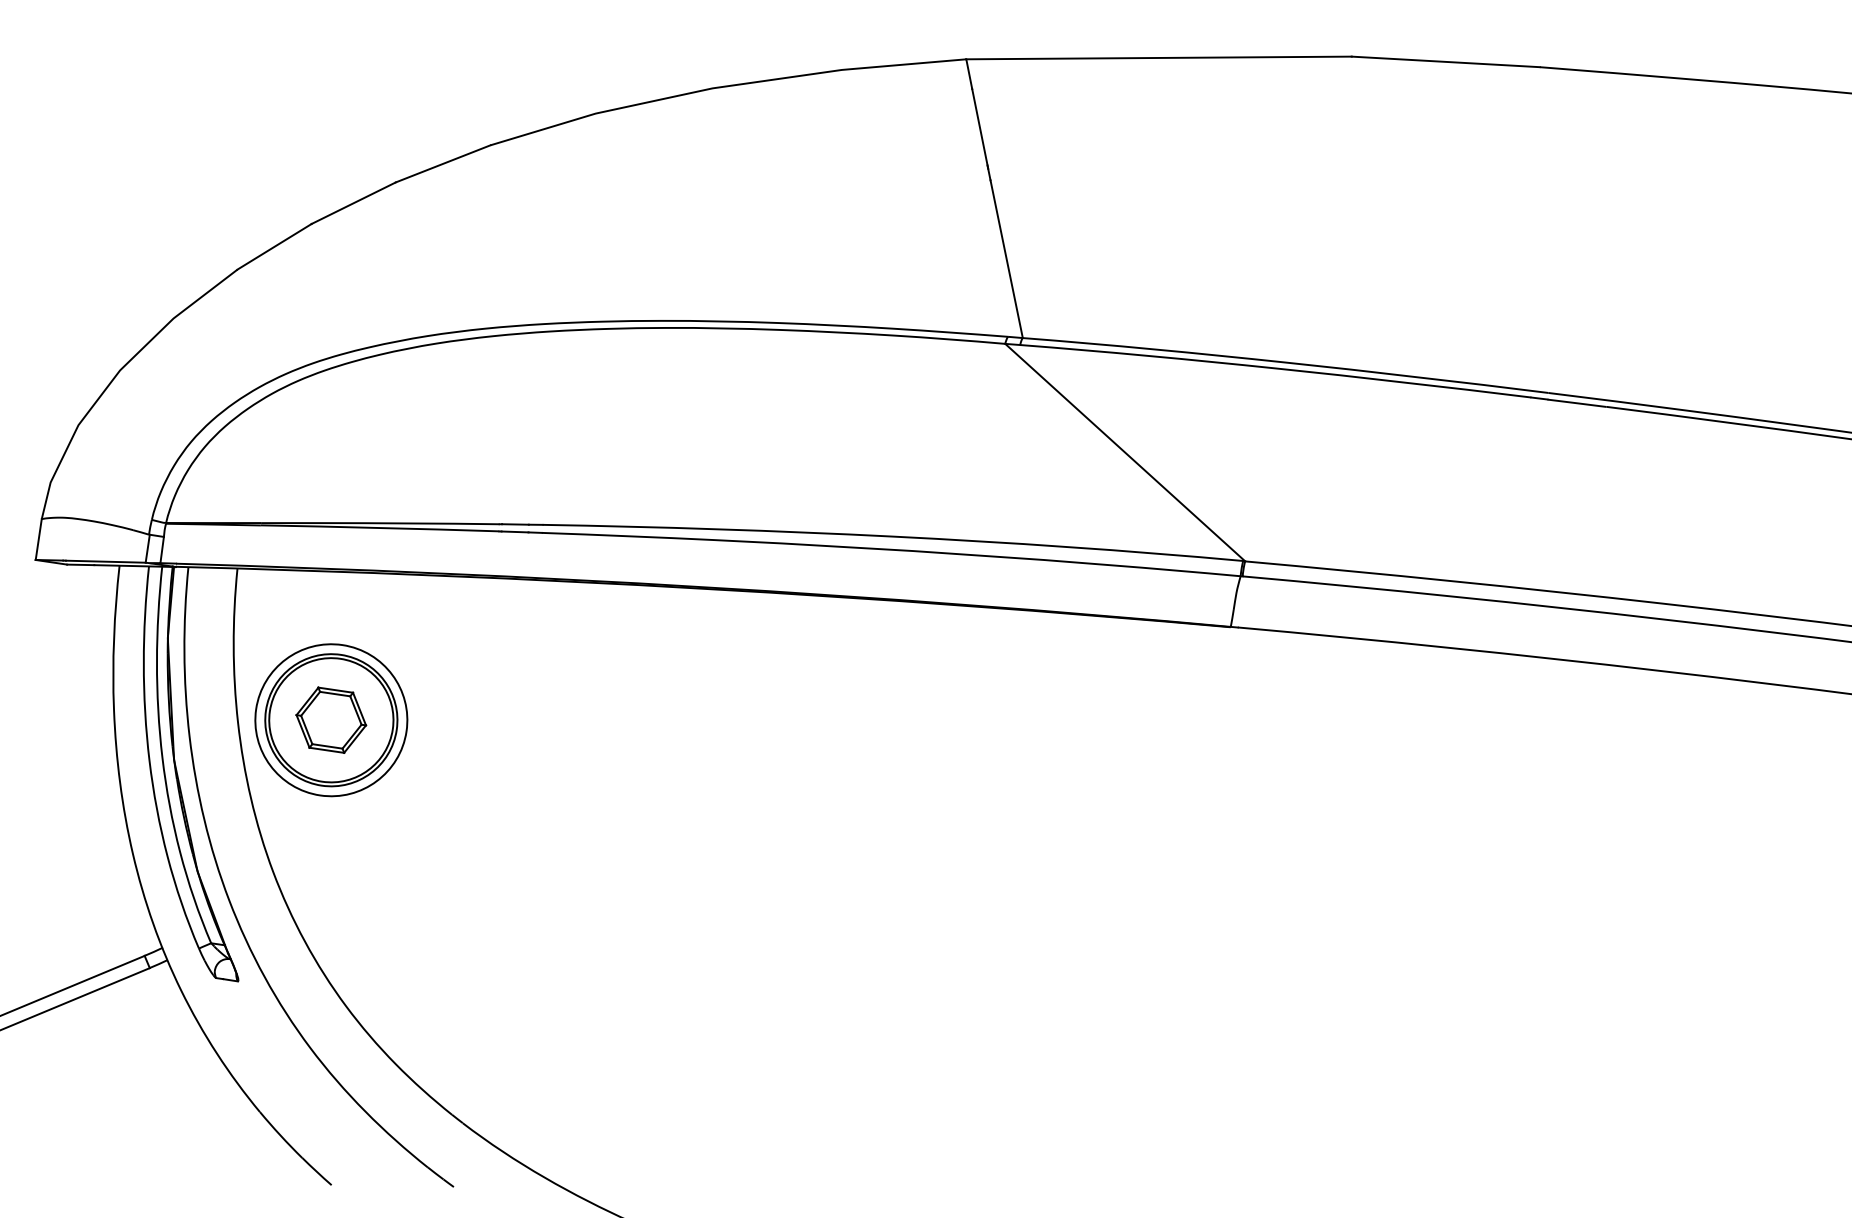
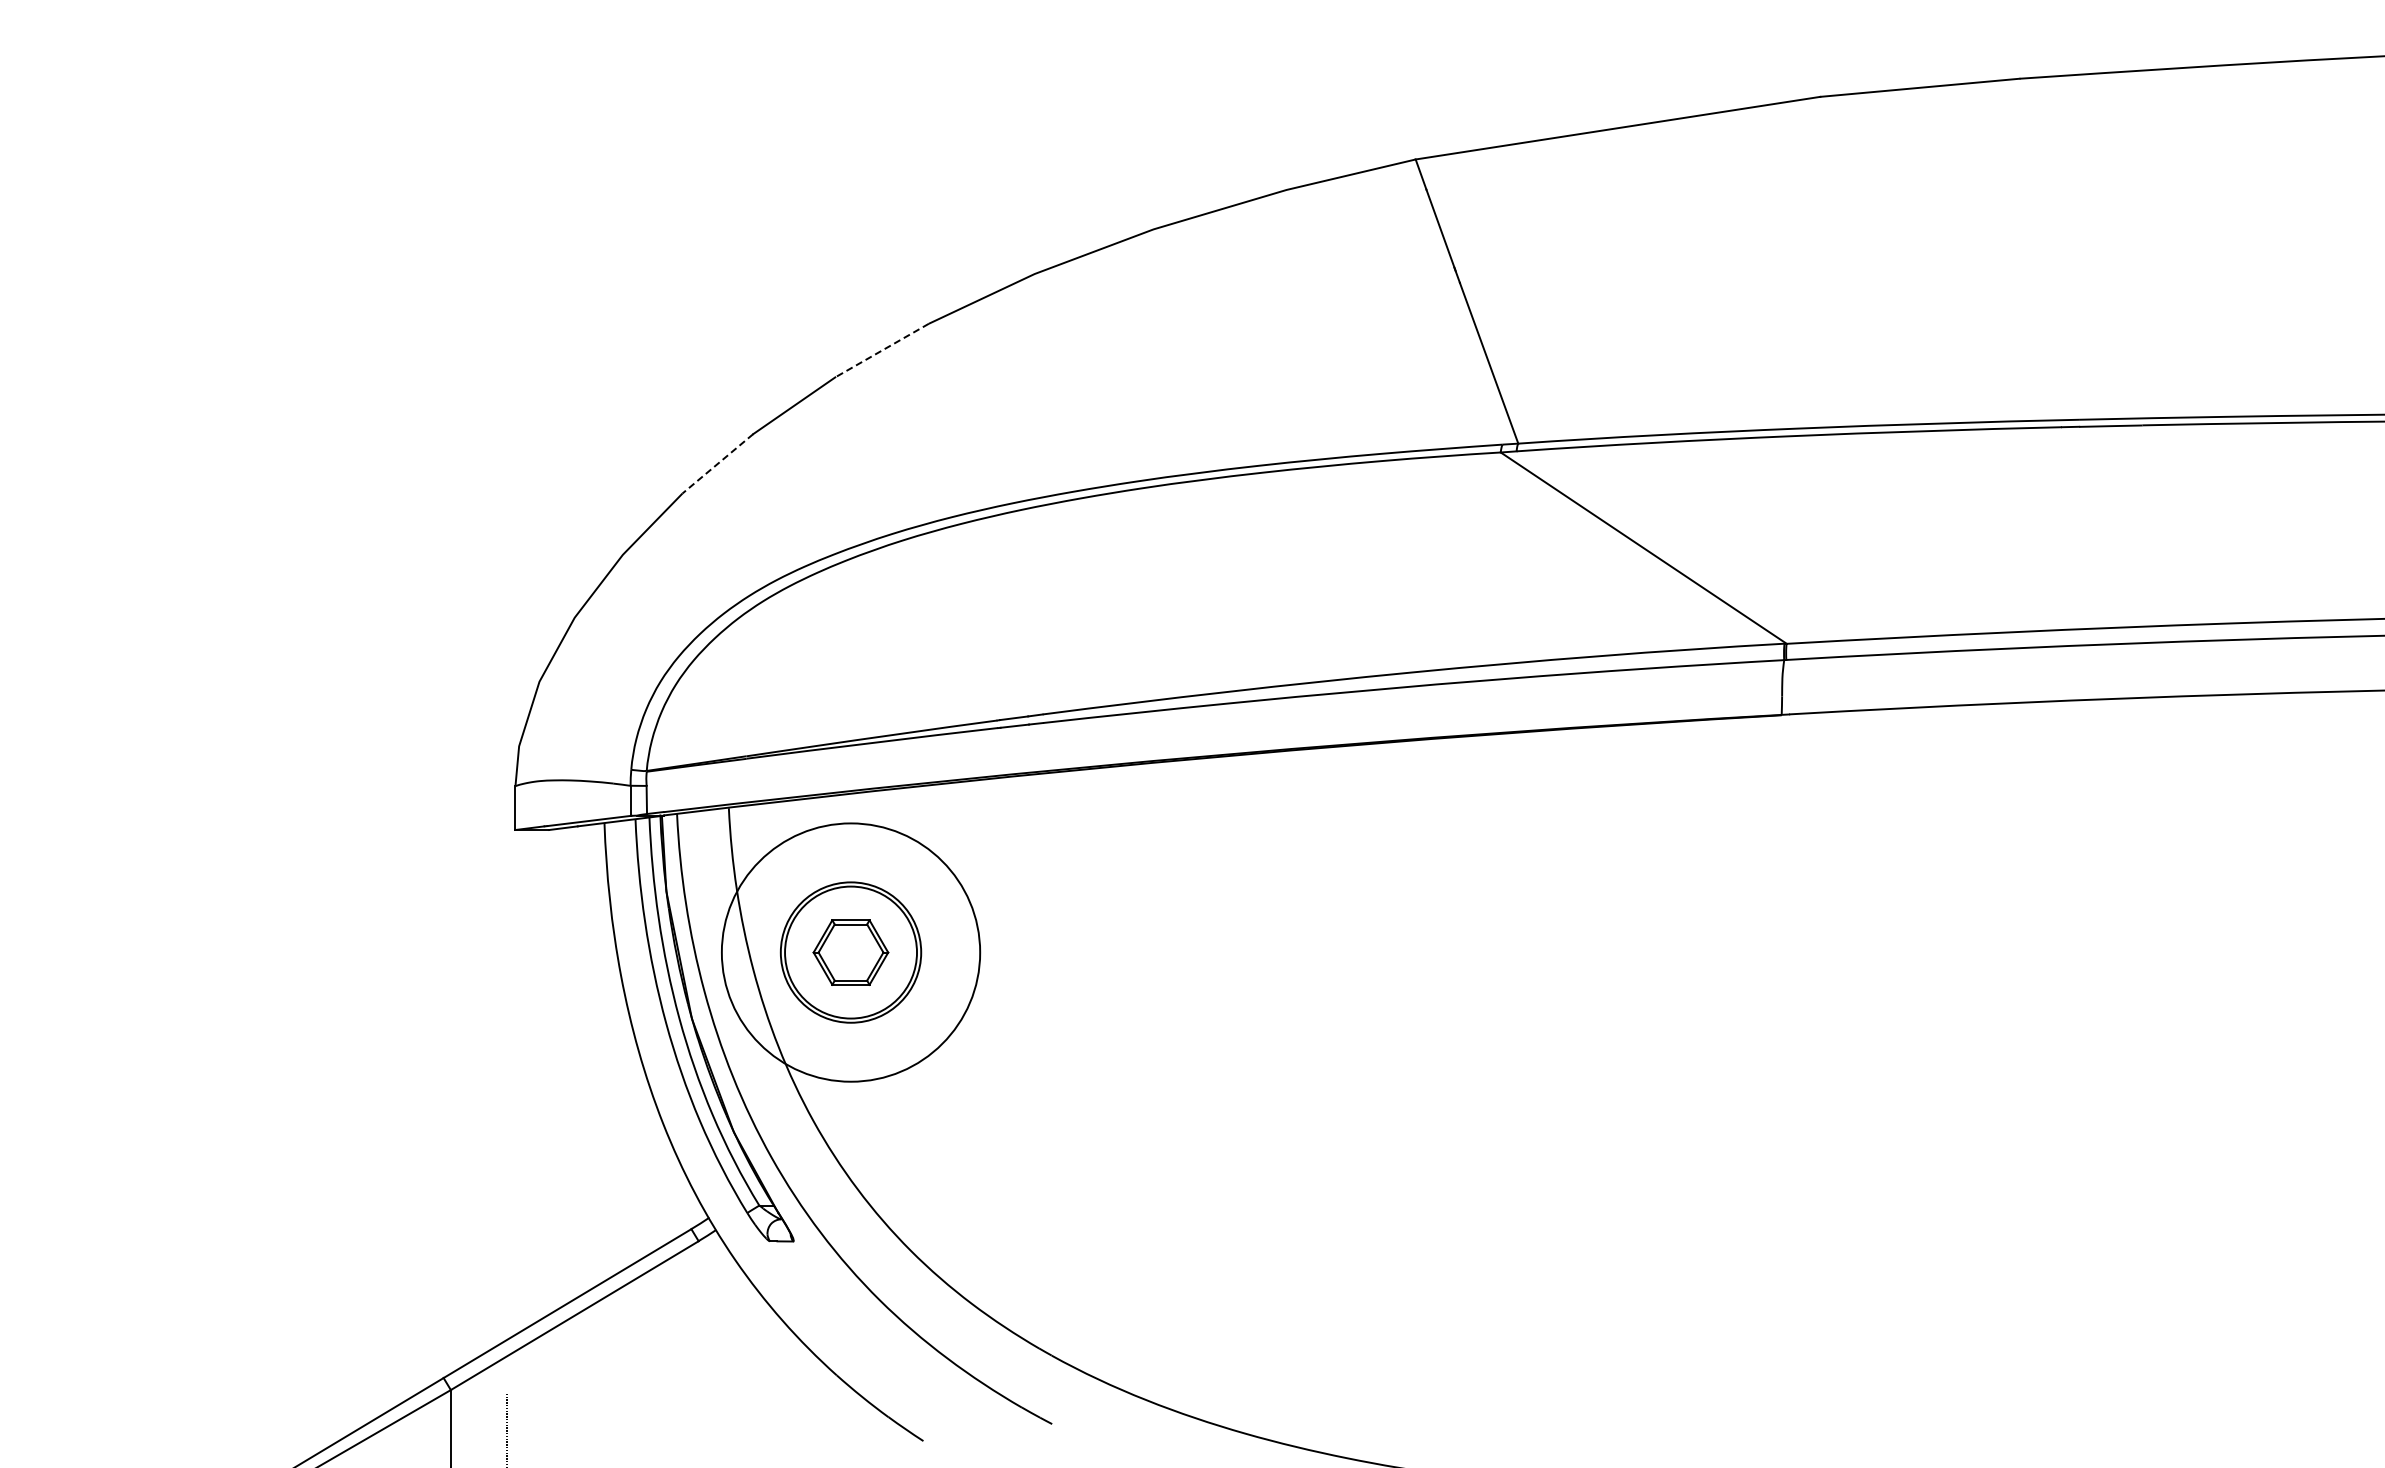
line: (443, 163) -> (882, 350), solid -> dashed
line: (274, 247) -> (717, 464), solid -> dashed
circle: (330, 720) -> (850, 952), size x1.6

